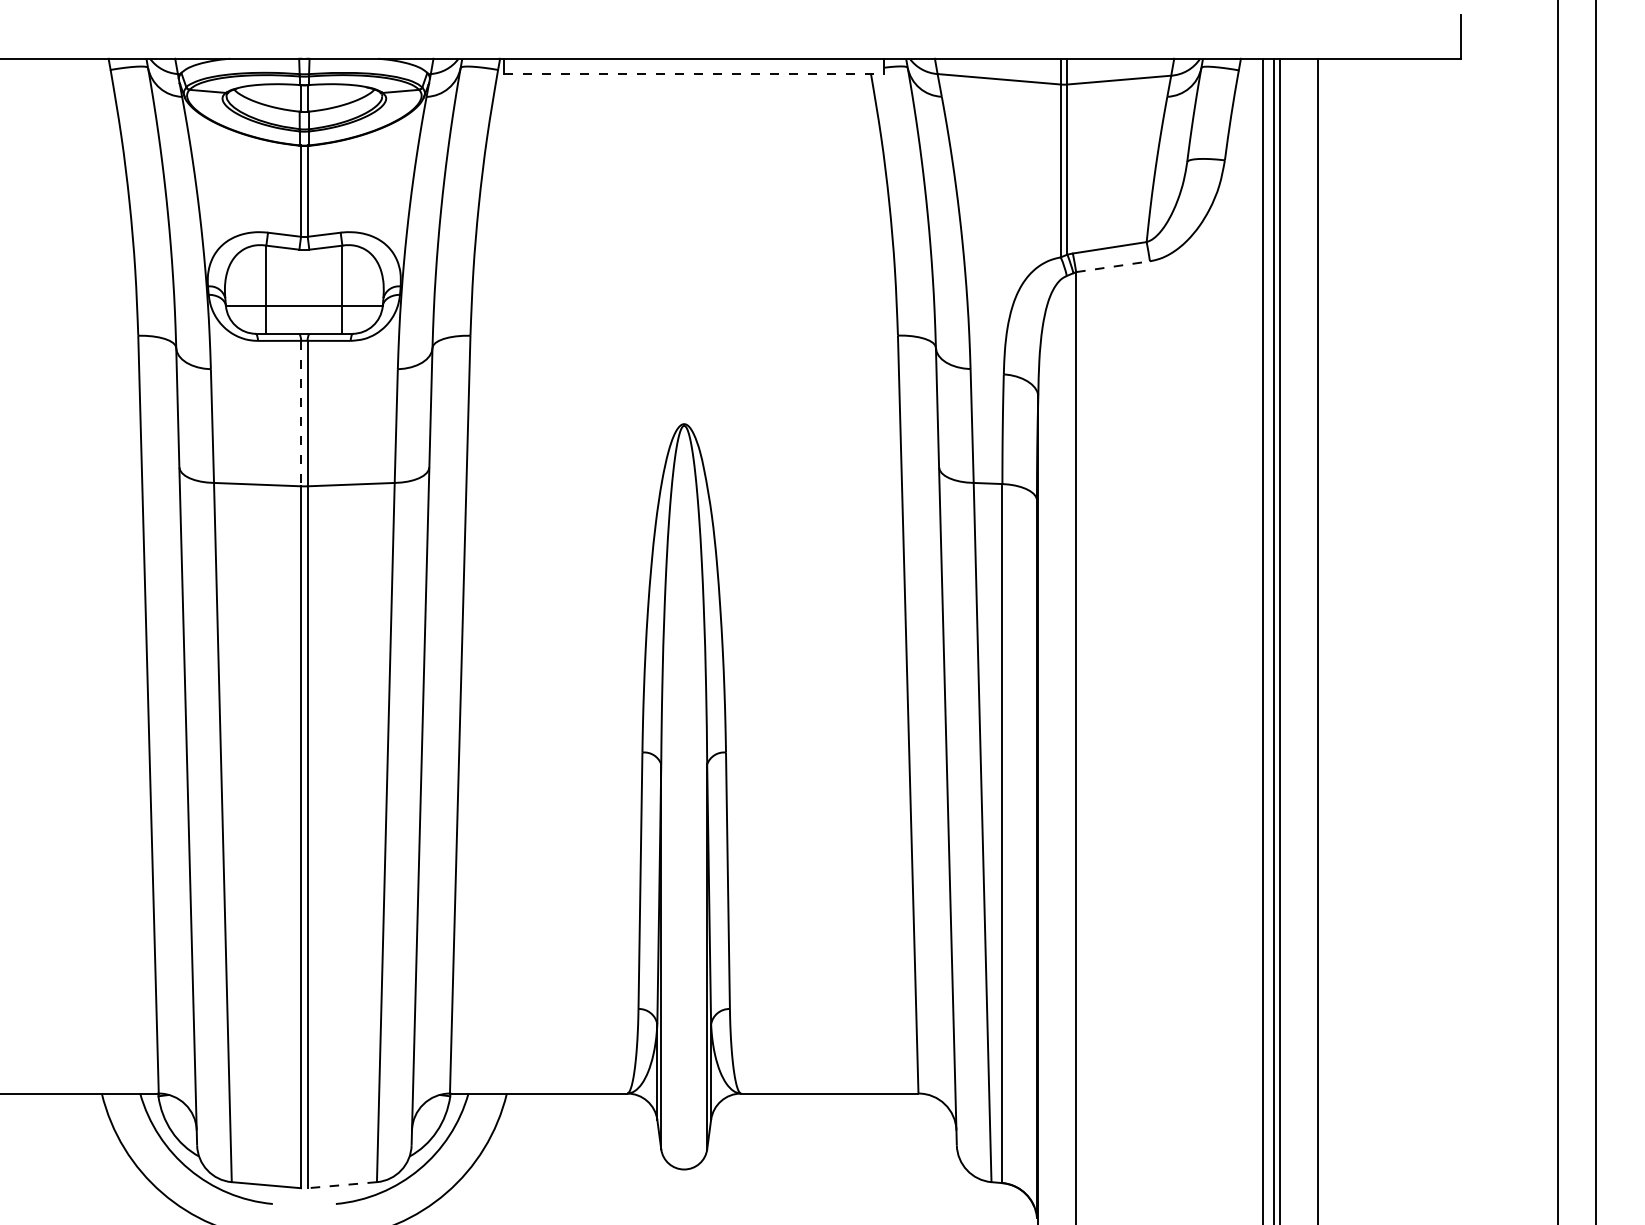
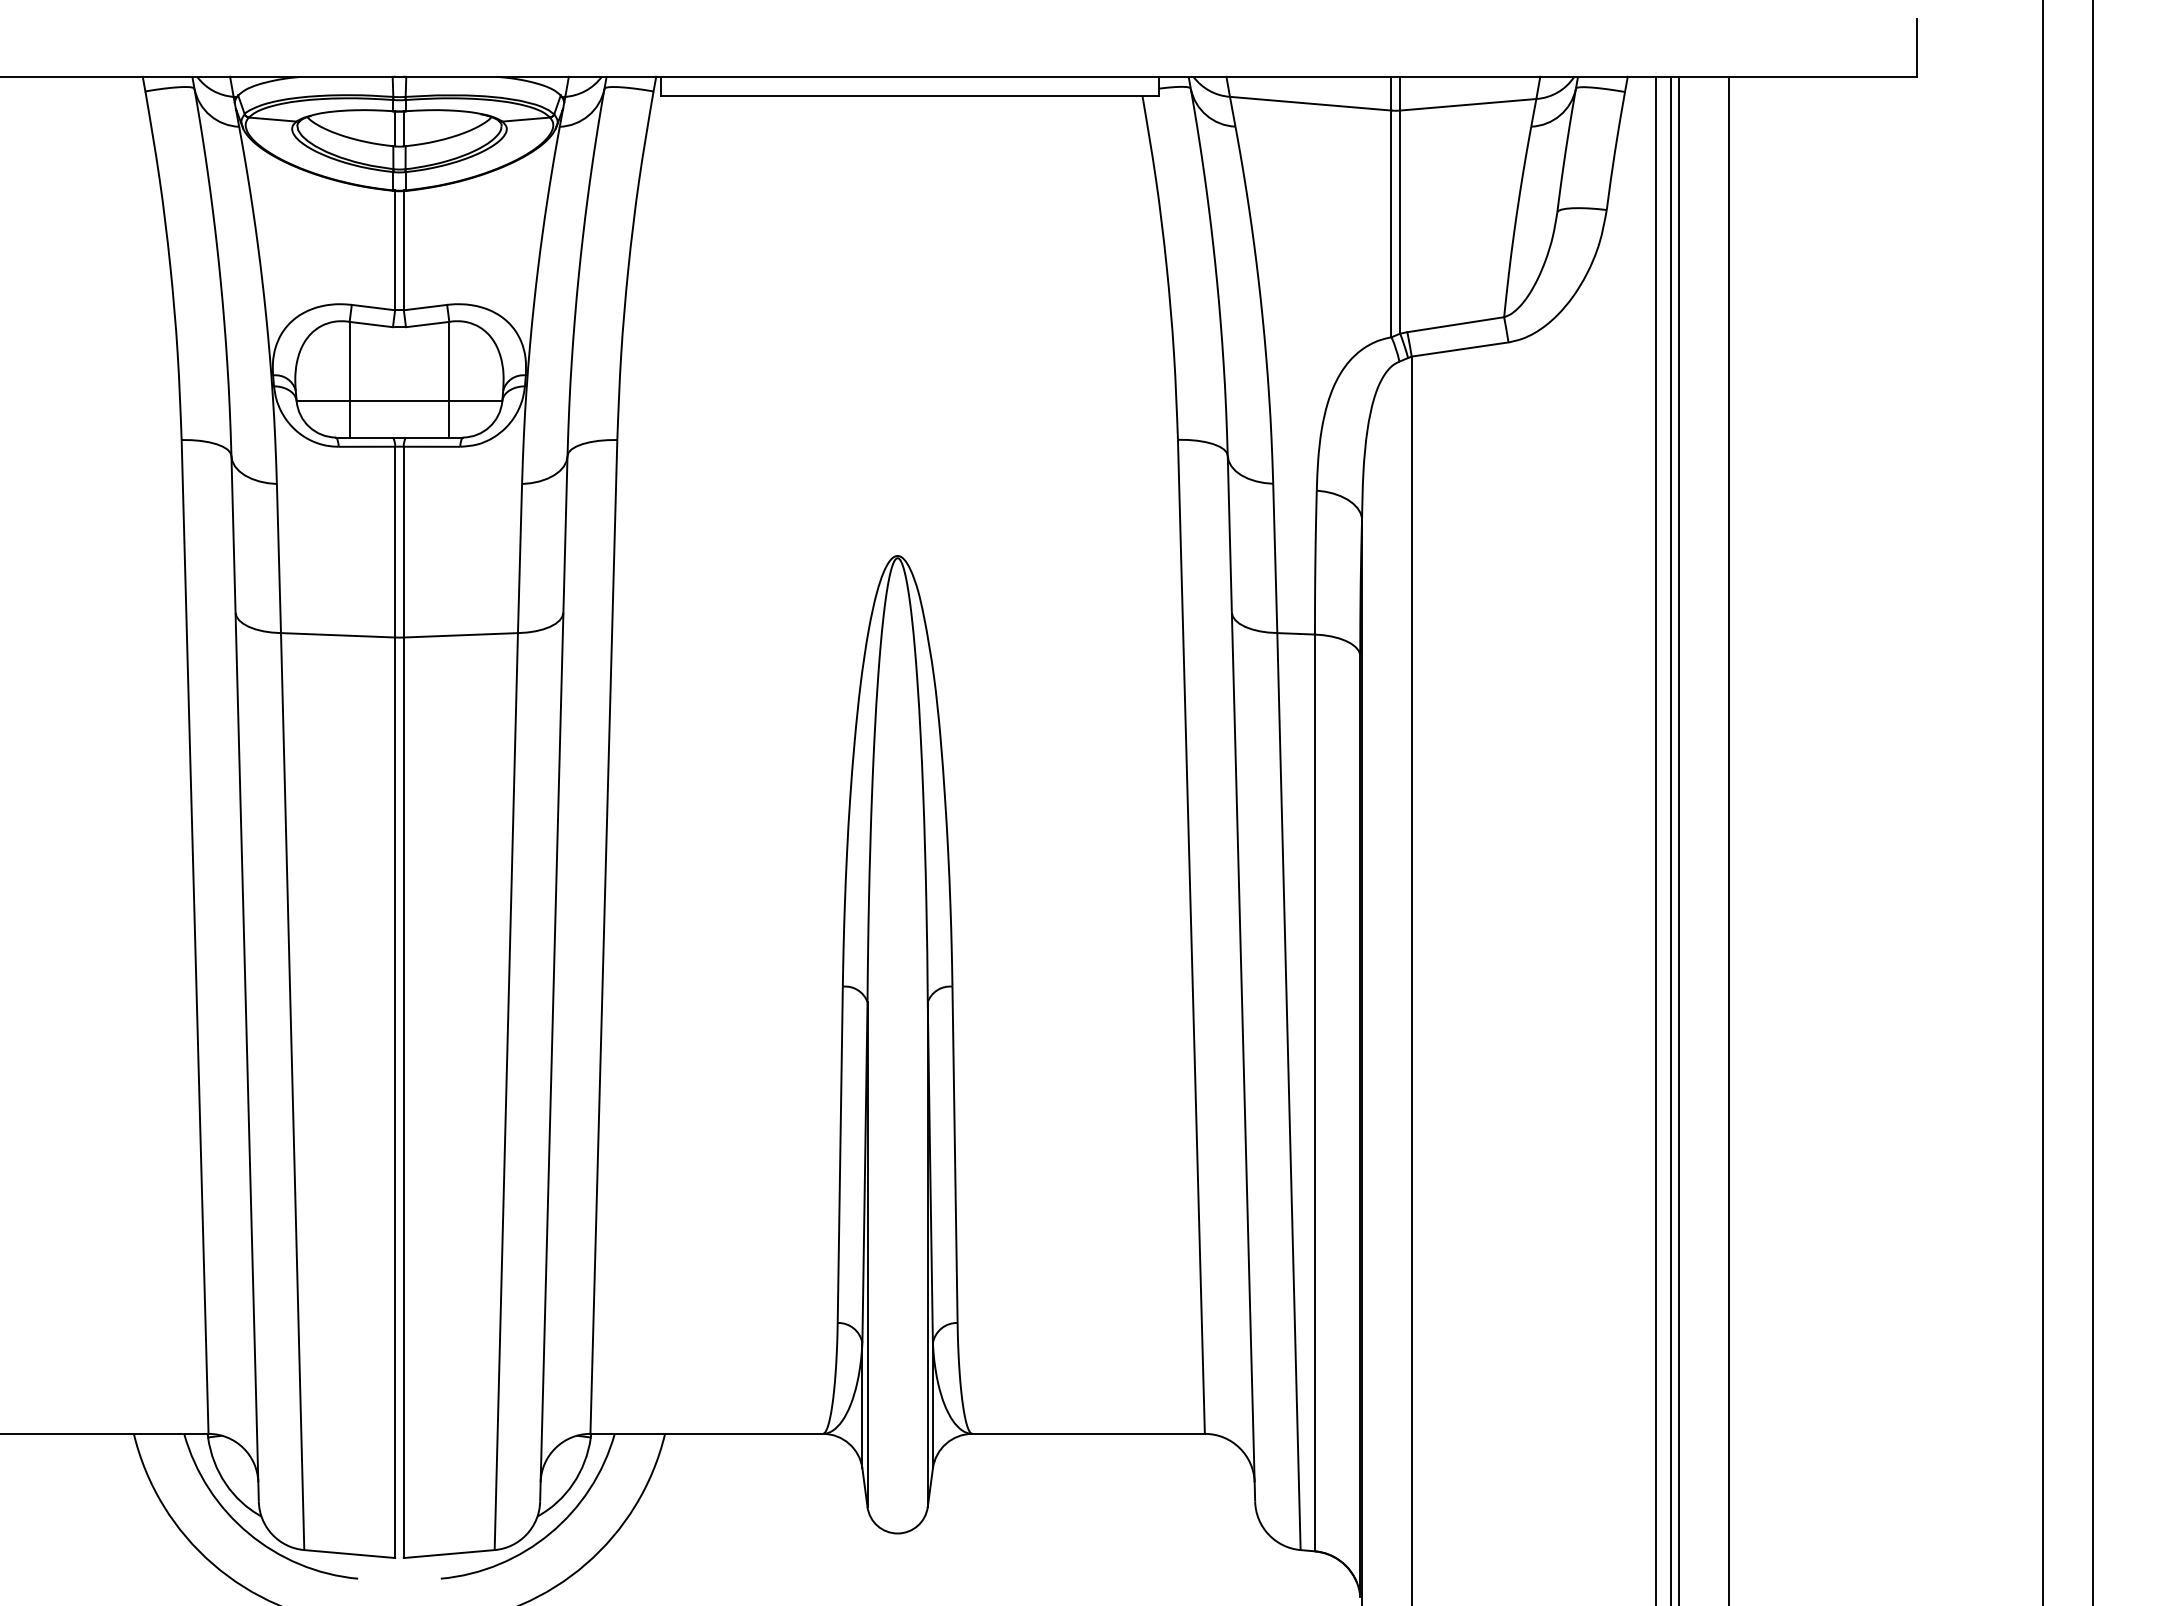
line: (694, 73) -> (910, 96), dashed -> solid
line: (1113, 266) -> (1460, 349), dashed -> solid
line: (301, 413) -> (395, 542), dashed -> solid
line: (342, 1185) -> (449, 1554), dashed -> solid

